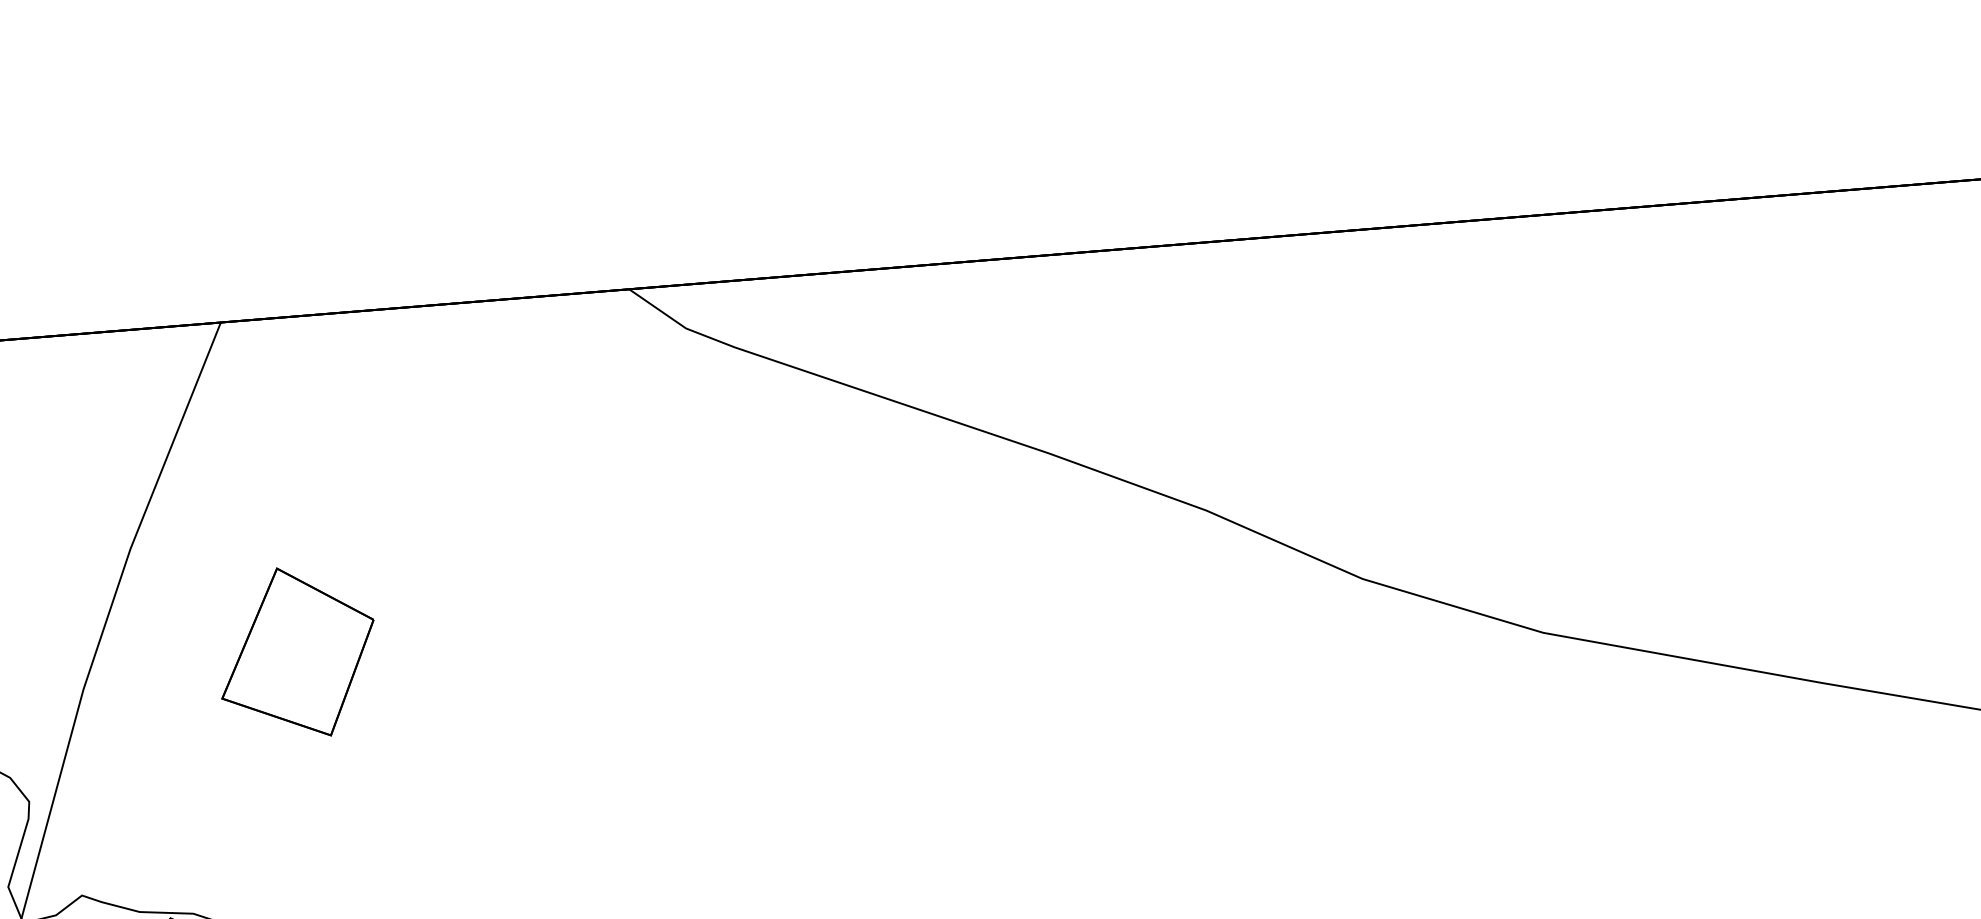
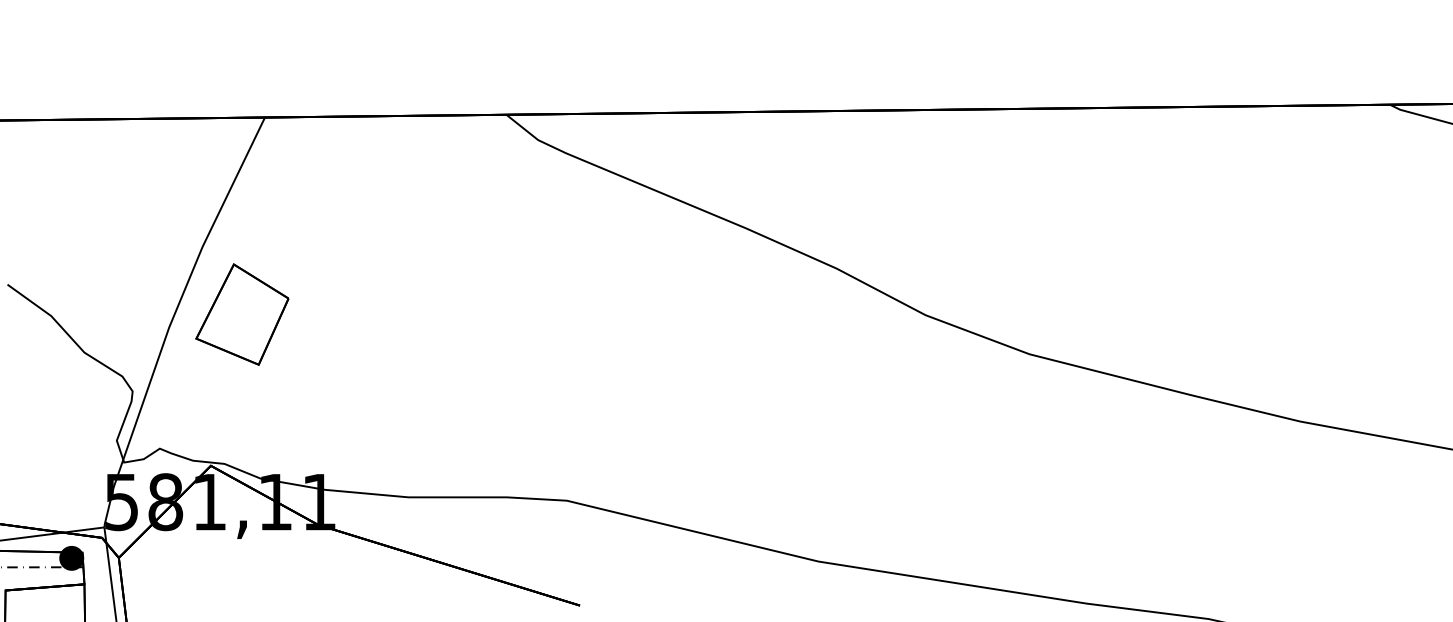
part: (297, 652) -> (242, 314), moved

